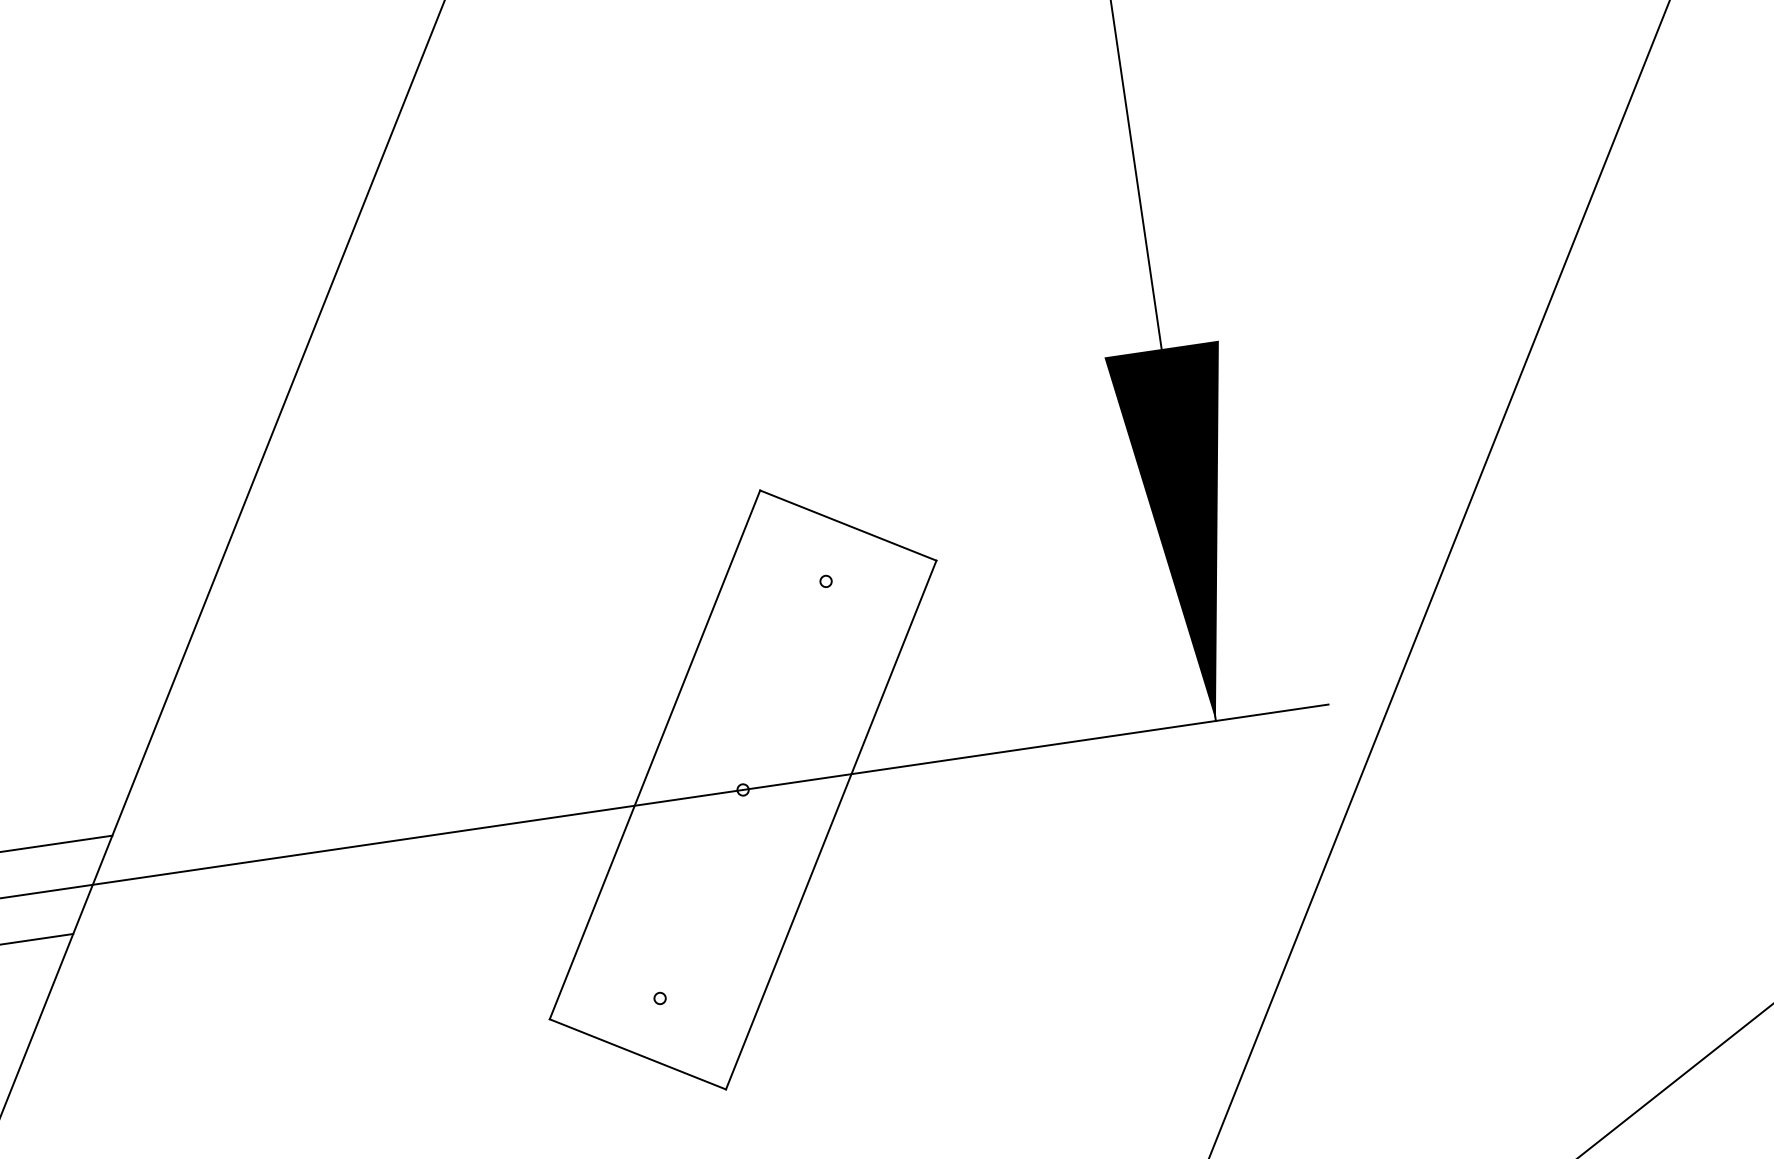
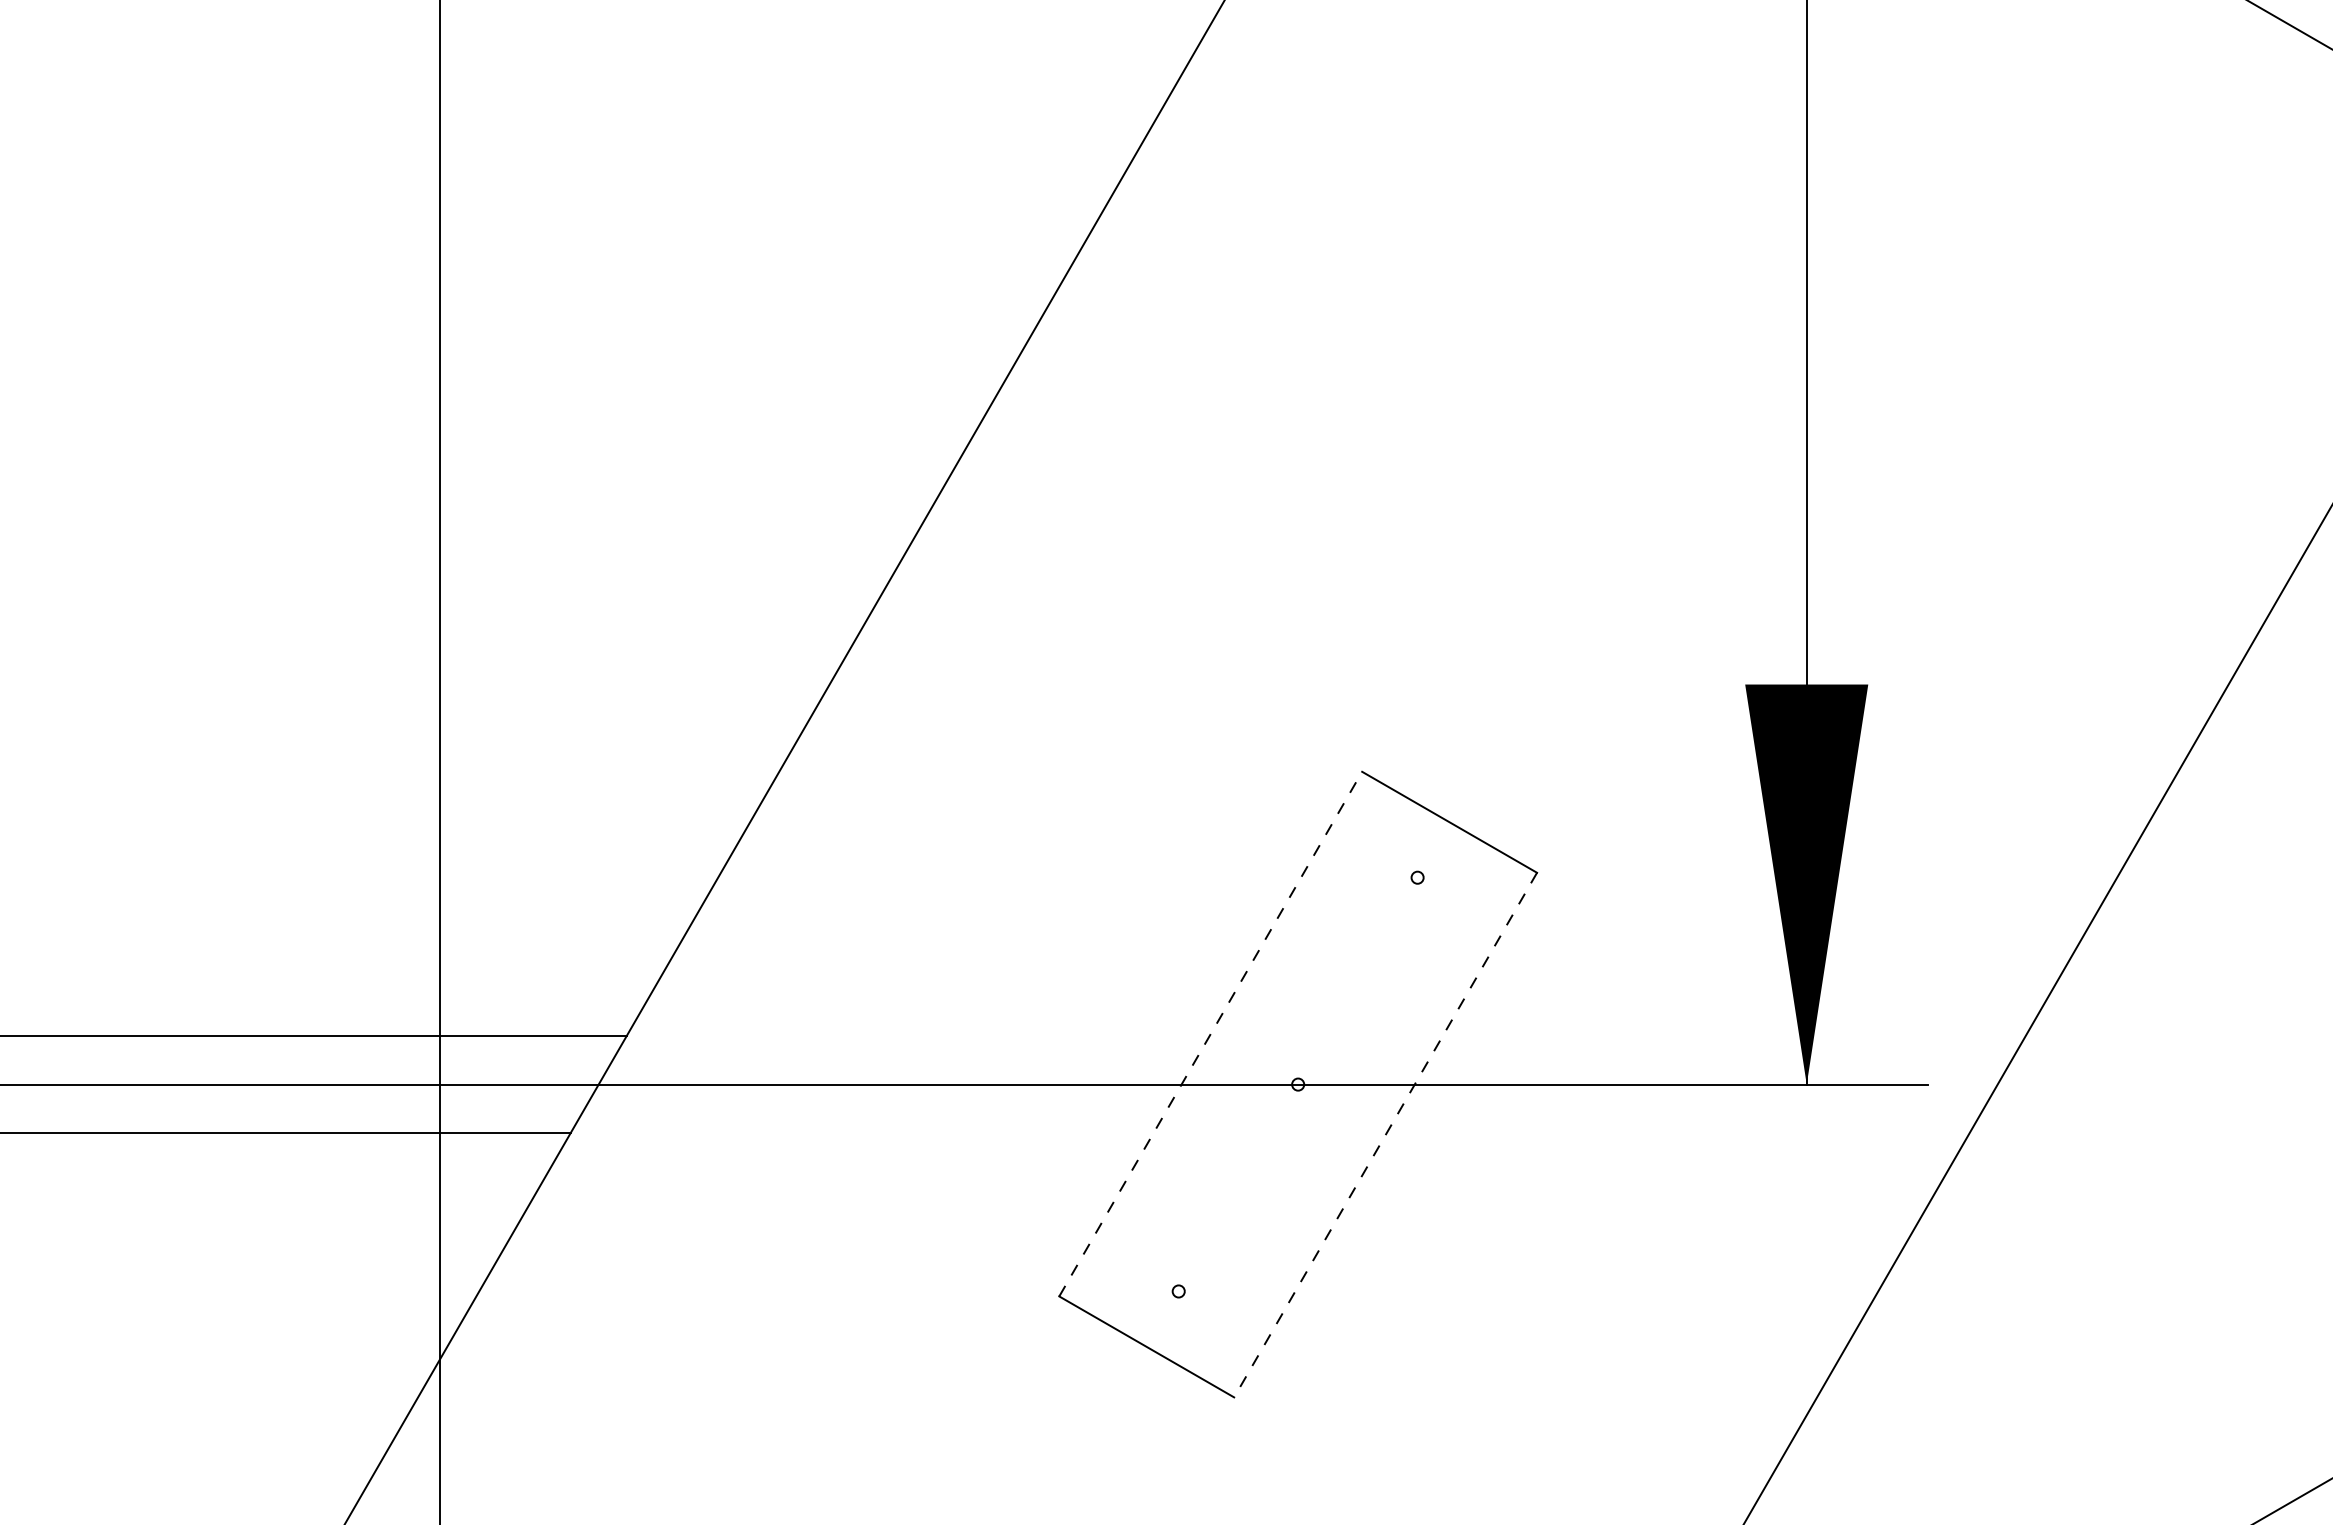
line: (654, 755) -> (1210, 1034), solid -> dashed
line: (831, 825) -> (1385, 1135), solid -> dashed

